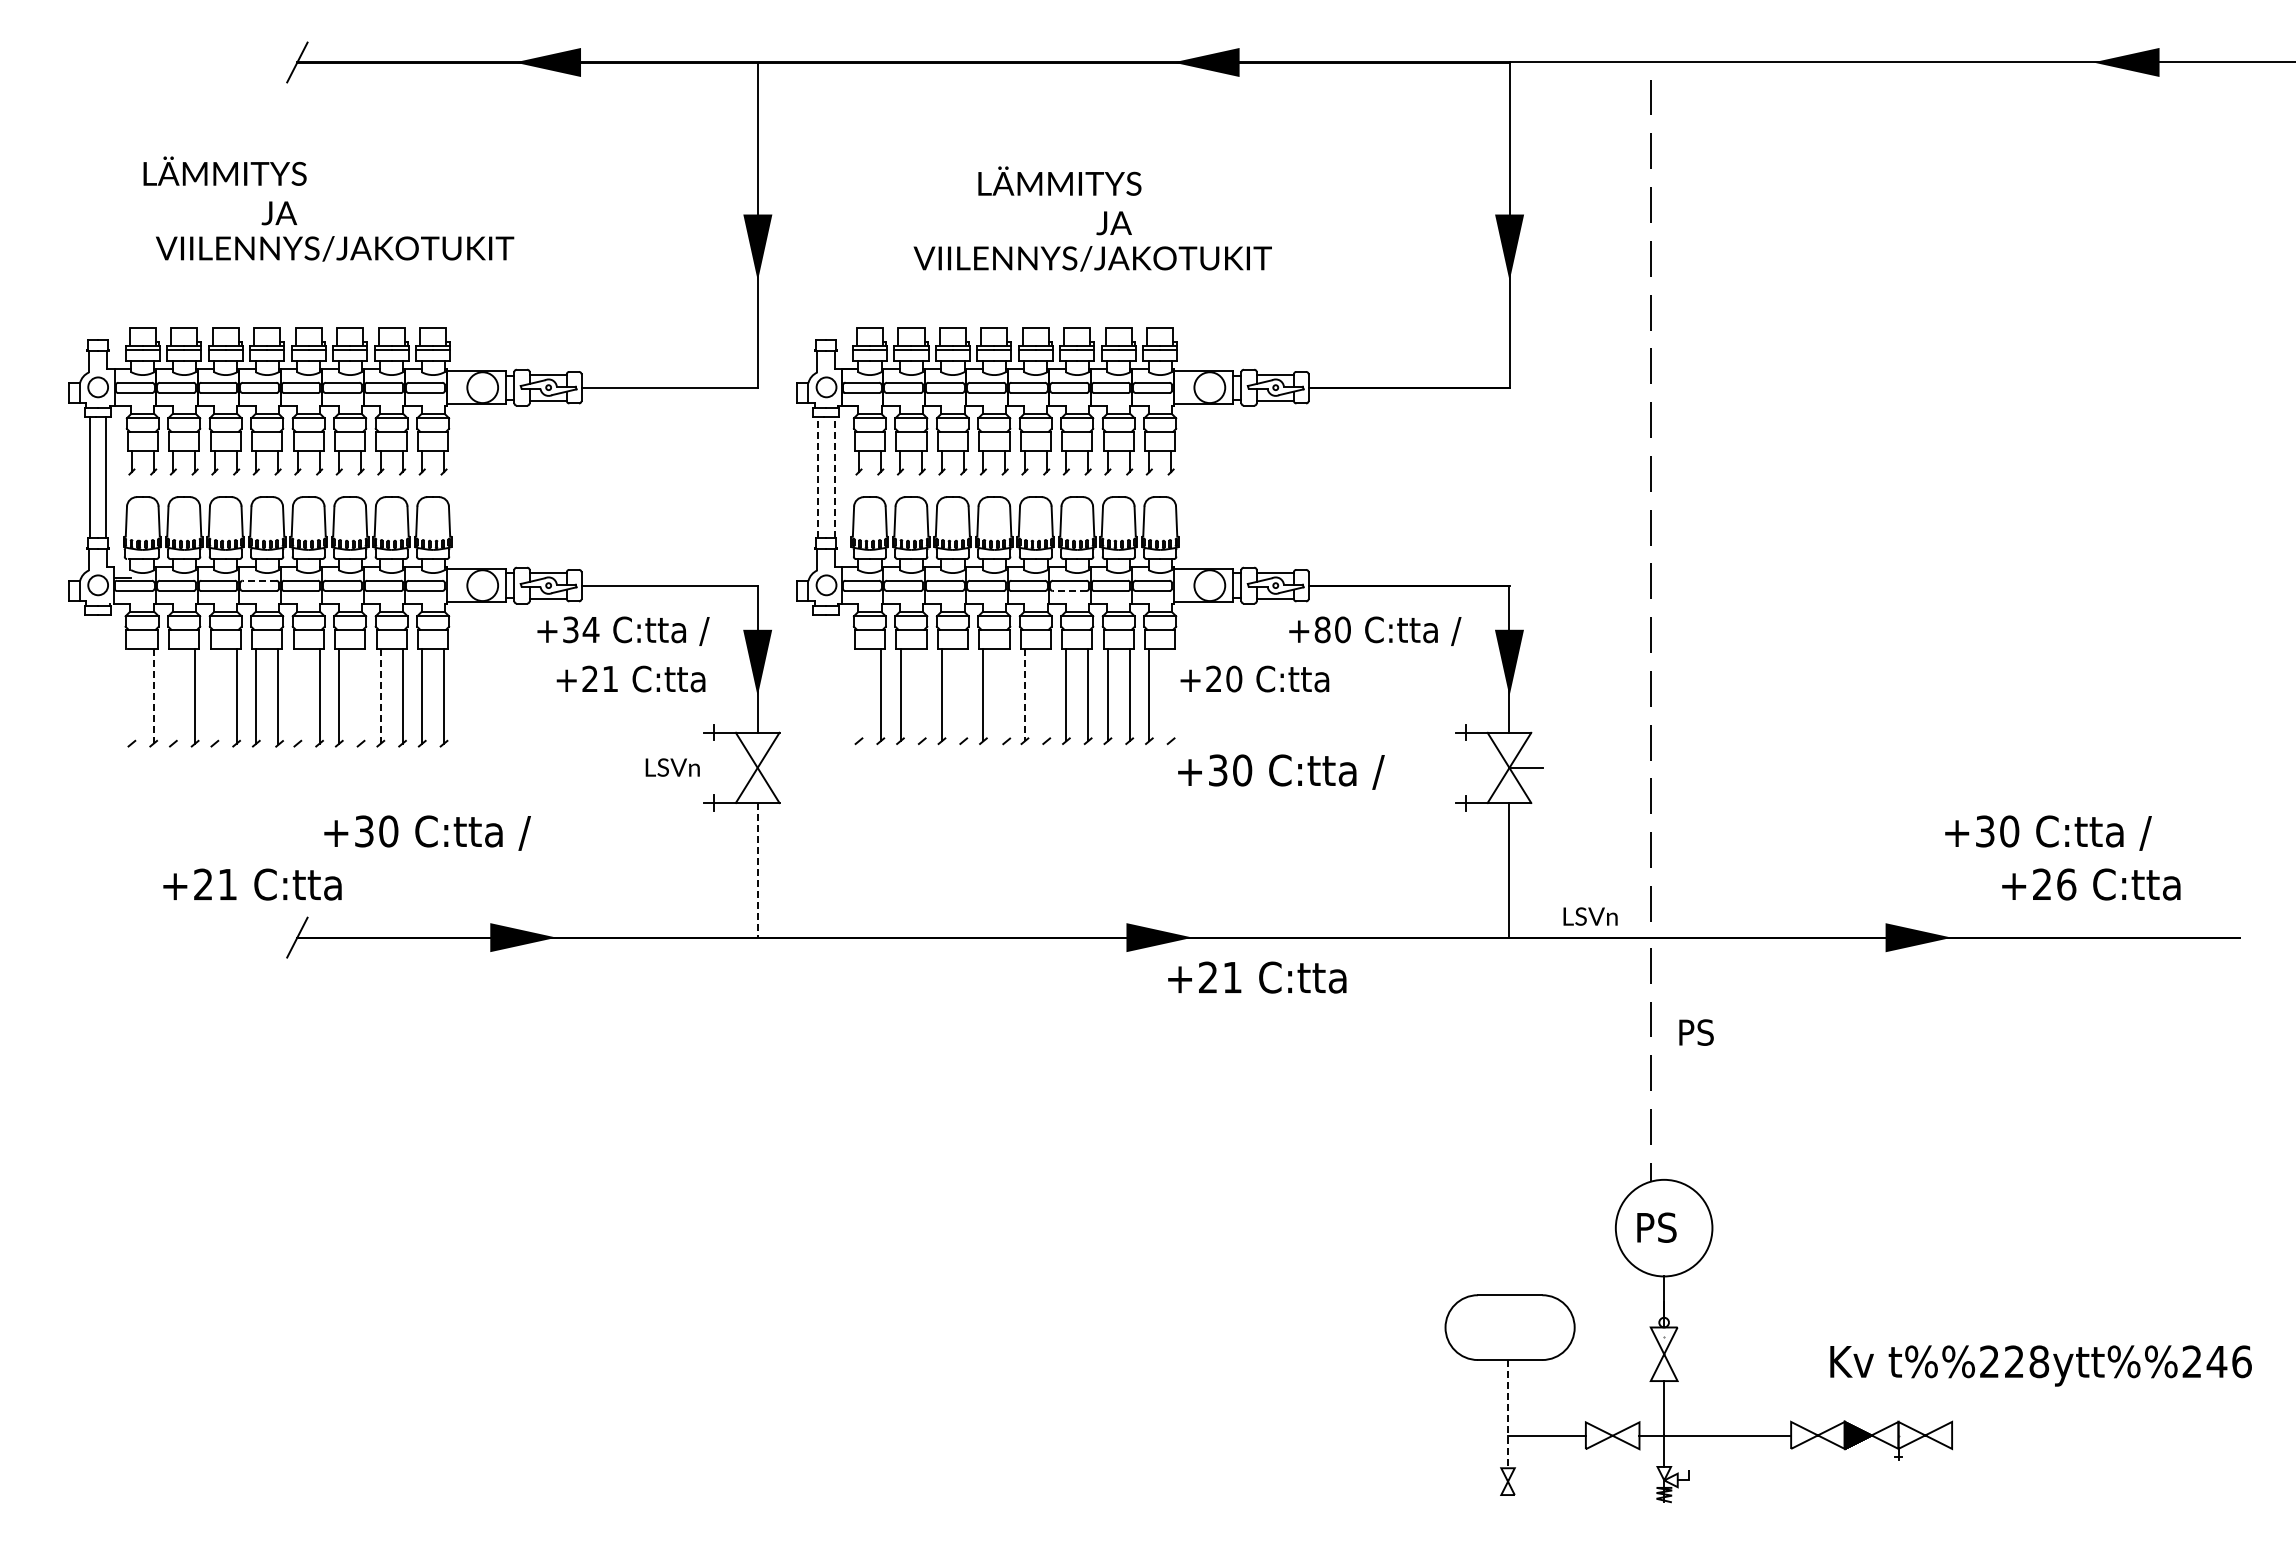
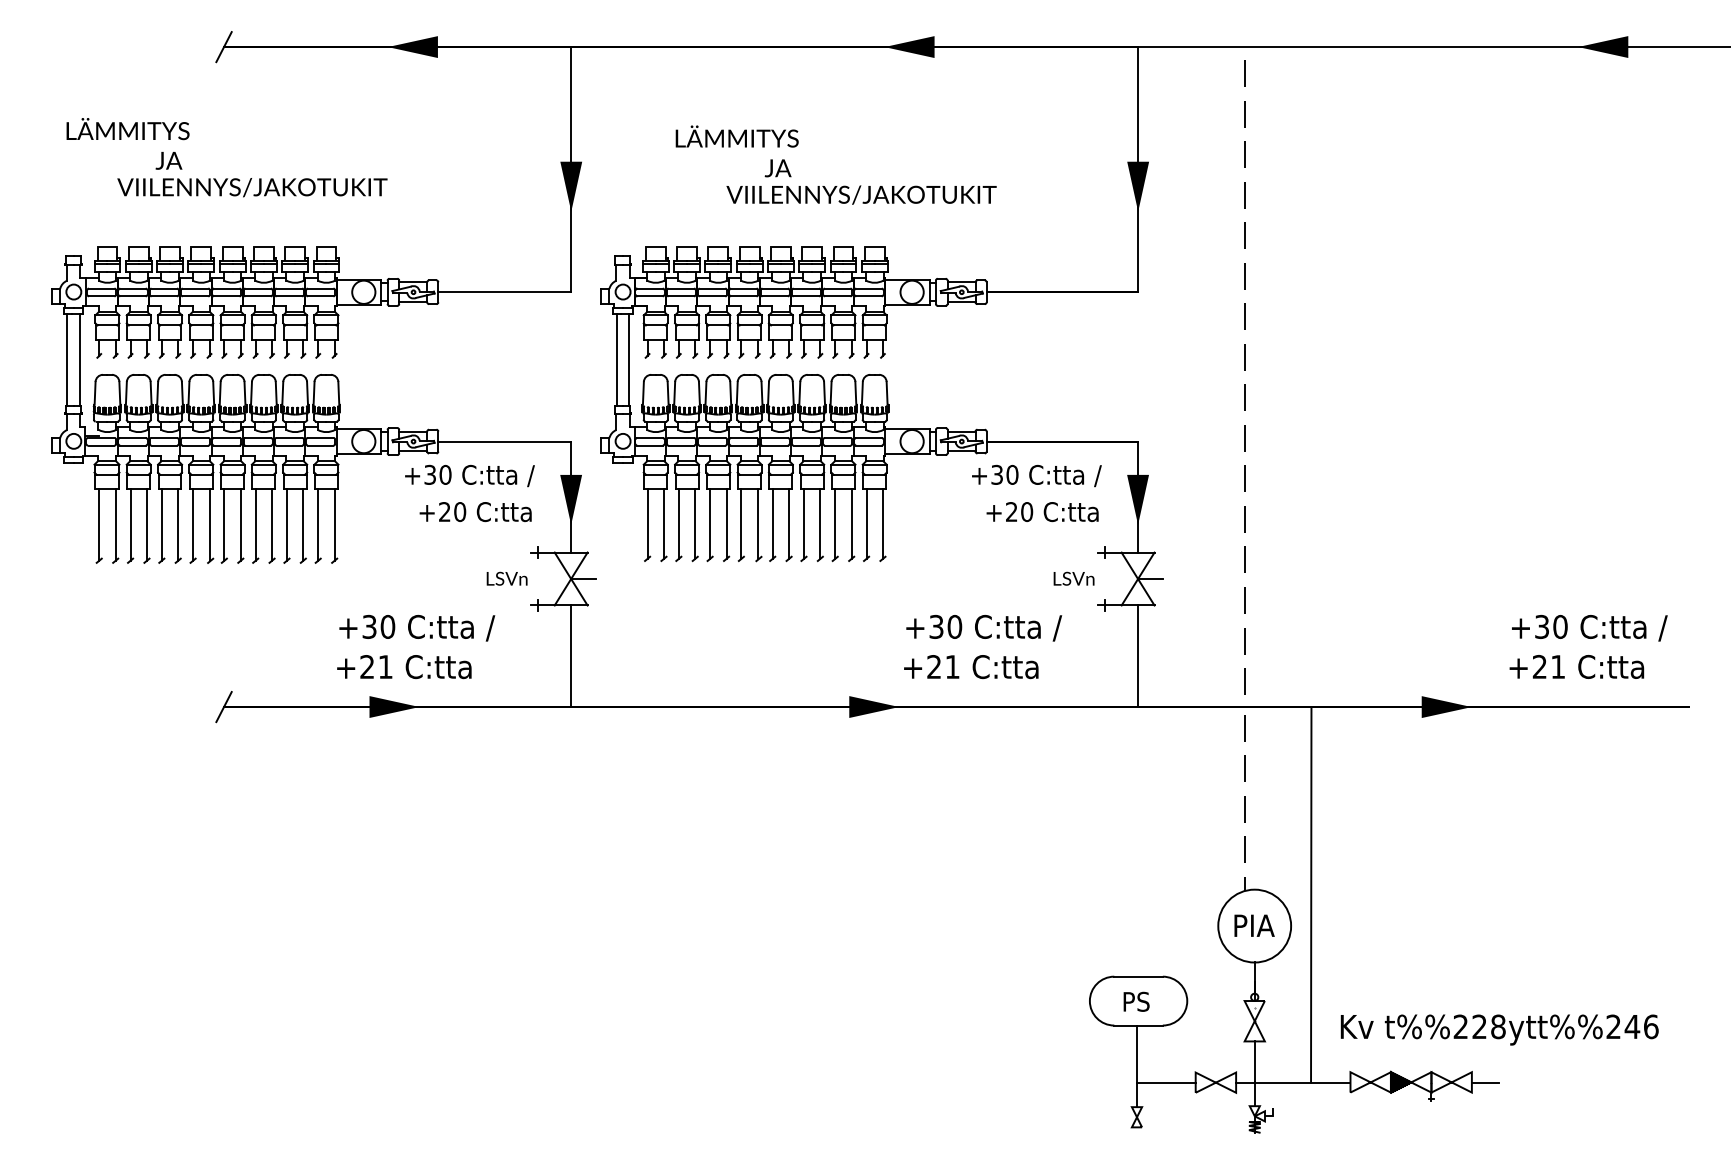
text: (224, 190) -> (127, 143), moved
text: (1059, 200) -> (736, 151), moved
text: (1092, 258) -> (861, 194), moved
line: (818, 477) -> (617, 360), dashed -> solid
line: (834, 477) -> (629, 360), dashed -> solid
line: (259, 580) -> (195, 437), dashed -> solid
line: (1069, 591) -> (806, 445), dashed -> solid
text: (590, 629) -> (445, 474), +34 -> +30
text: (1322, 629) -> (997, 474), +80 -> +30
text: (610, 678) -> (460, 511), +21 -> +20
text: (1254, 678) -> (1042, 511), moved
line: (859, 694) -> (647, 523), added
line: (922, 694) -> (695, 523), added
line: (963, 694) -> (726, 523), added
line: (1005, 694) -> (758, 523), added
line: (1046, 694) -> (788, 523), added
line: (1171, 694) -> (883, 523), added
line: (131, 695) -> (98, 524), added
line: (173, 695) -> (130, 524), added
line: (214, 695) -> (161, 524), added
line: (297, 695) -> (224, 524), added
line: (361, 695) -> (272, 524), added
line: (1024, 695) -> (772, 524), dashed -> solid
line: (153, 696) -> (115, 525), dashed -> solid
line: (380, 696) -> (286, 525), dashed -> solid
line: (773, 767) -> (583, 578), added
text: (1281, 771) -> (984, 627), moved
text: (427, 832) -> (417, 627), moved
text: (2048, 832) -> (1589, 627), moved
line: (757, 870) -> (571, 656), dashed -> solid
text: (252, 884) -> (404, 666), moved
text: (2066, 884) -> (1558, 666), +26 -> +21
text: (1590, 916) -> (1074, 578), moved
text: (1257, 977) -> (971, 666), moved
text: (1696, 1032) -> (1136, 1001), moved
line: (1738, 1186) -> (1310, 894), added
text: (1674, 1227) -> (1262, 925), PS -> PIA
text: (2040, 1365) -> (1499, 1029), moved
line: (1508, 1414) -> (1137, 1066), dashed -> solid
line: (1970, 1435) -> (1485, 1082), added

